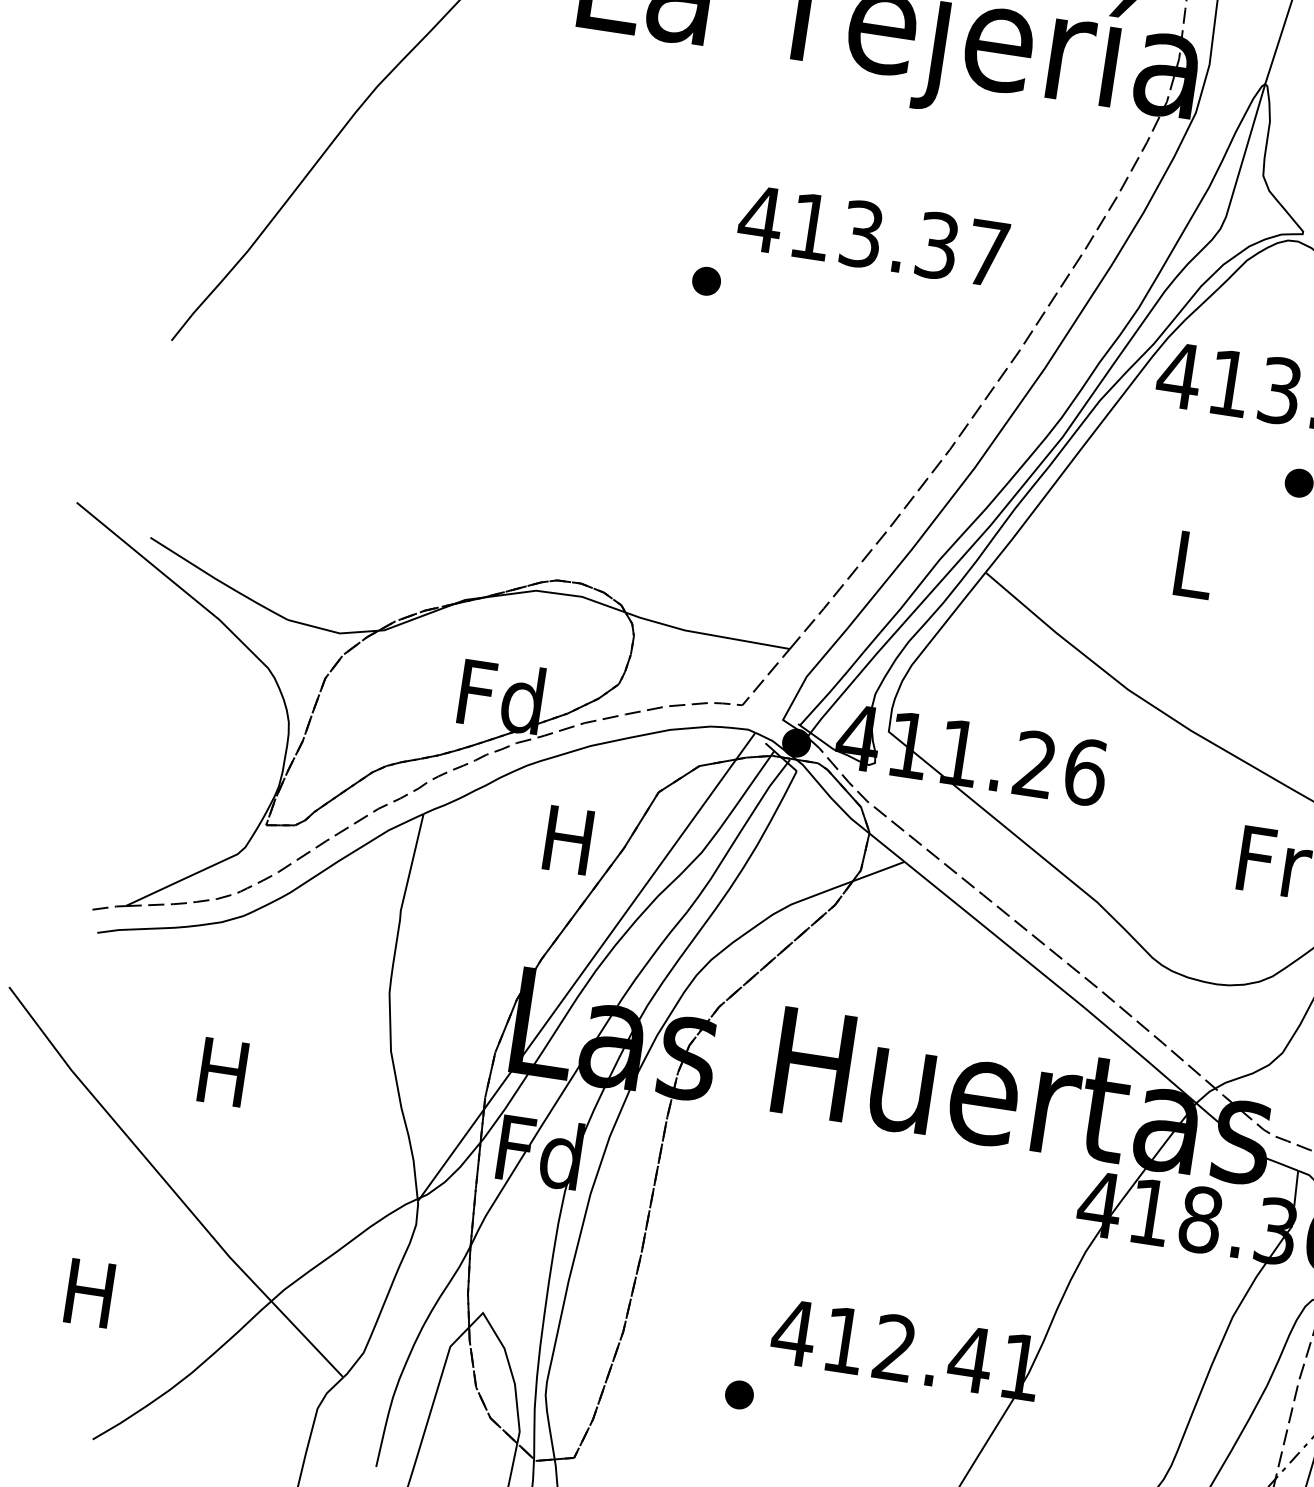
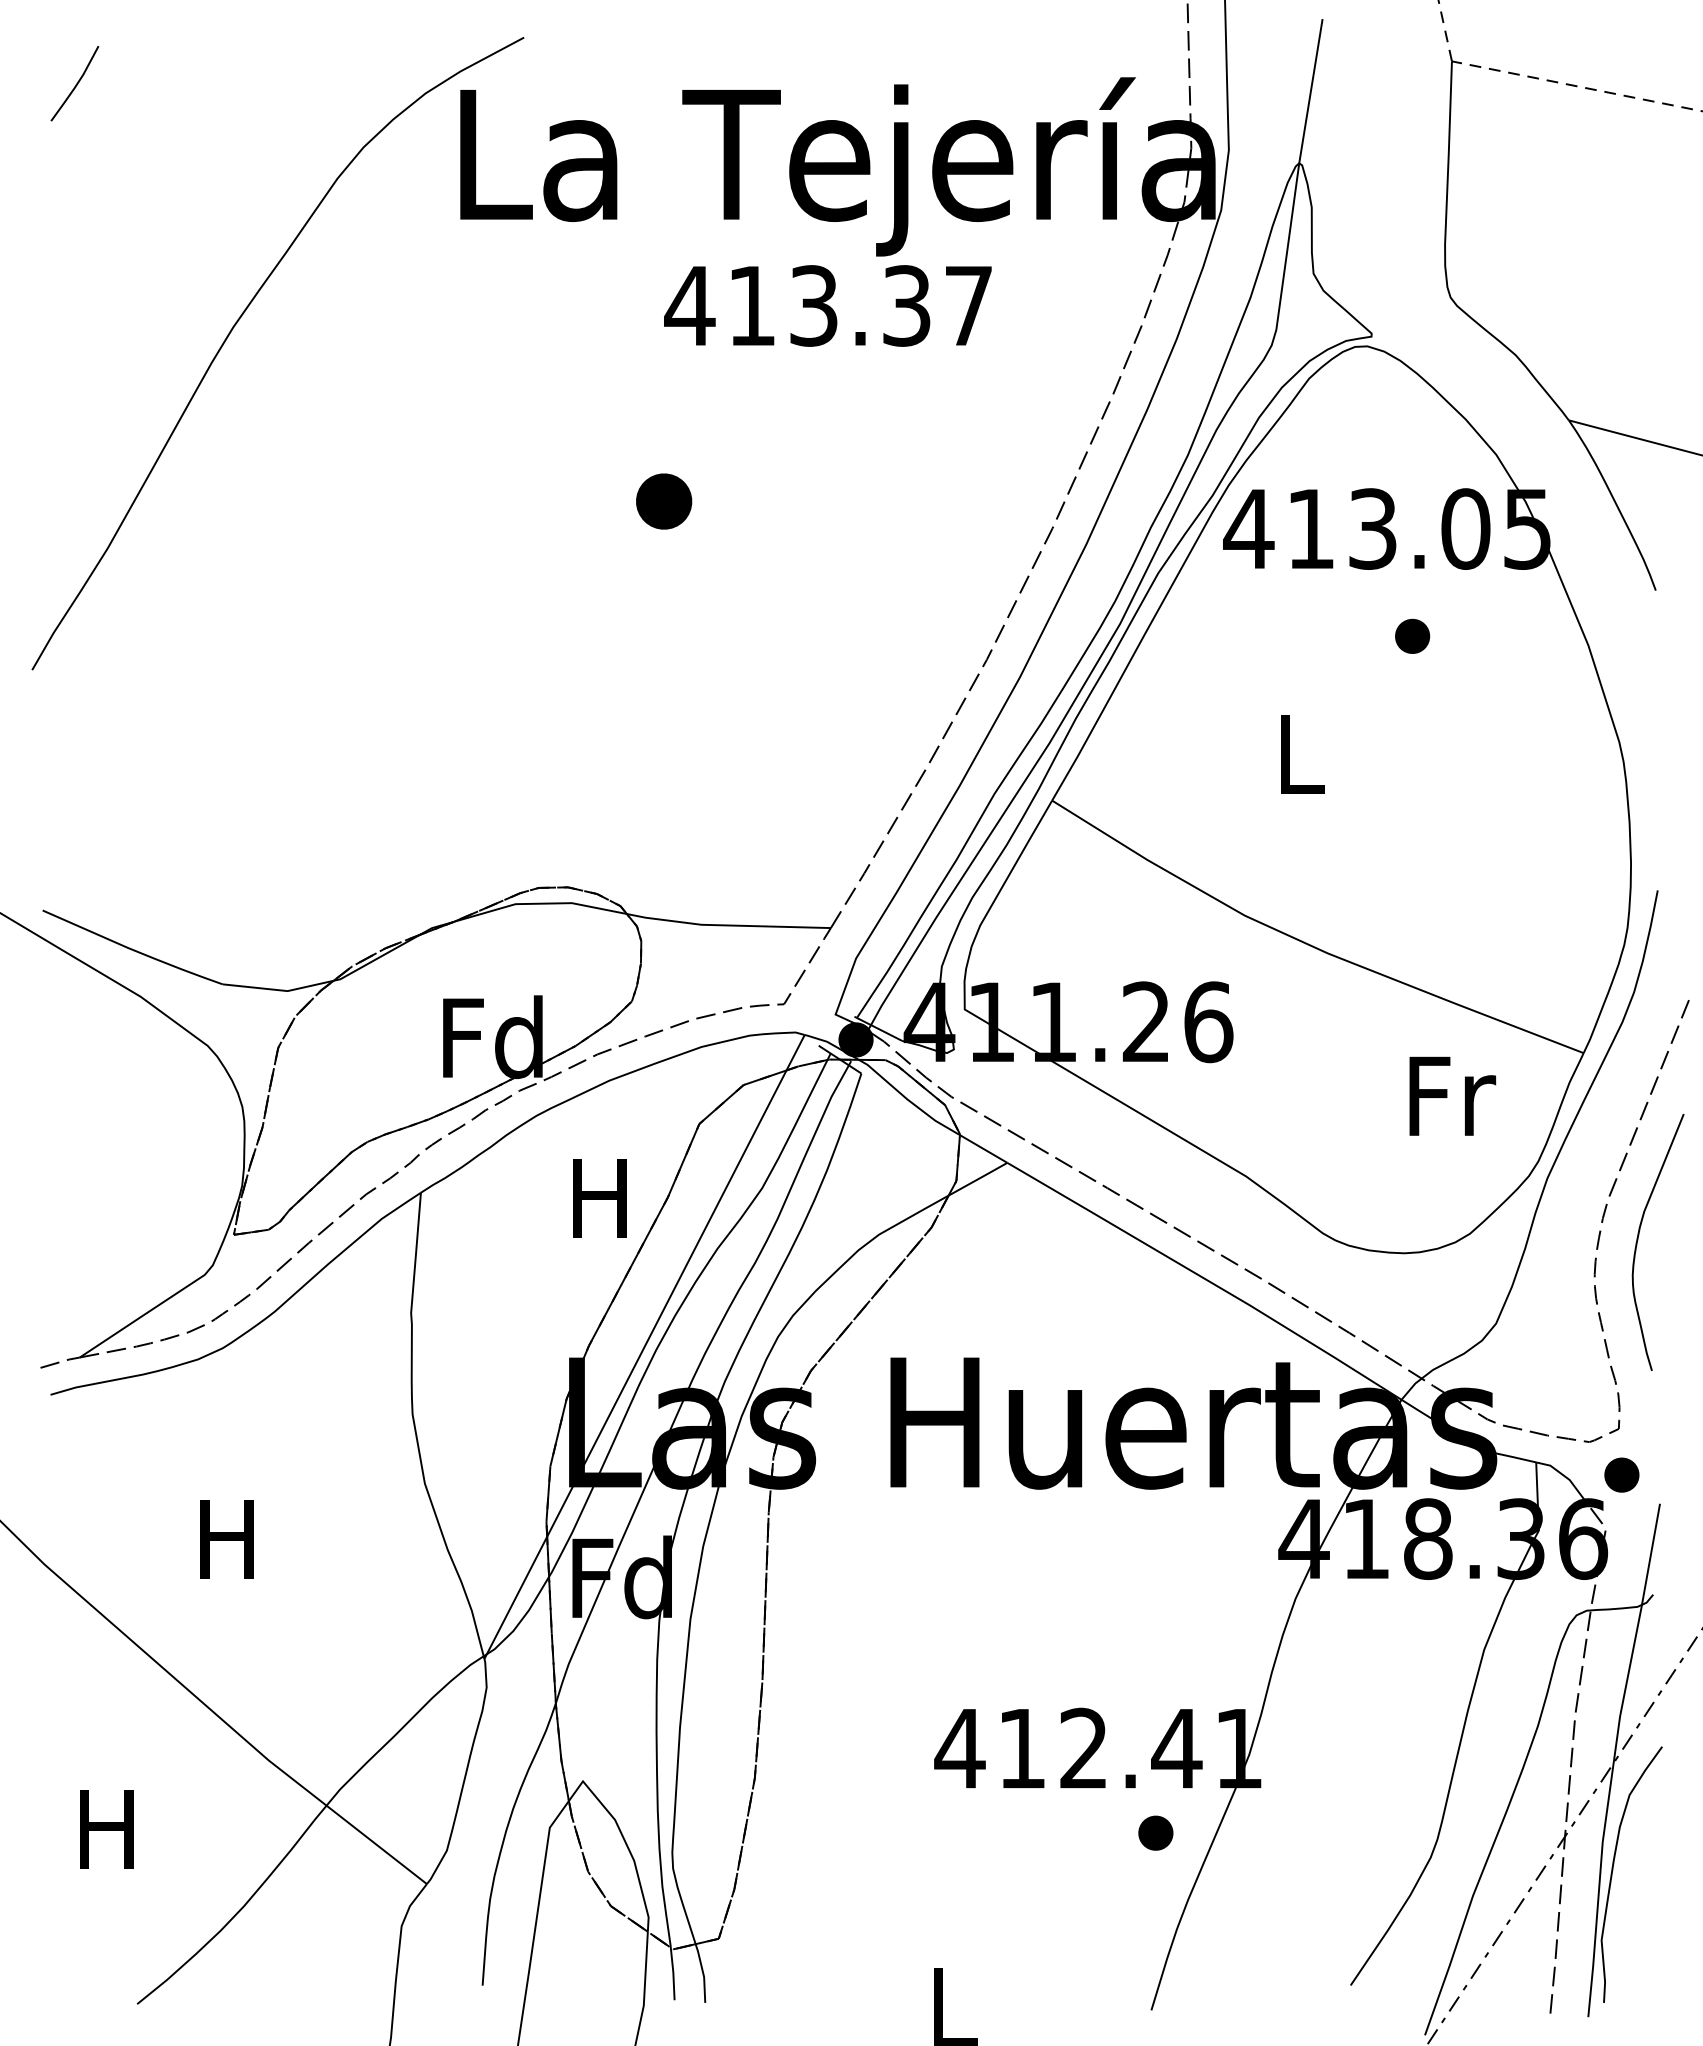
text: (872, 235) -> (827, 305), moved
part: (706, 281) -> (663, 501), size x1.6
part: (739, 1394) -> (1155, 1832), moved

